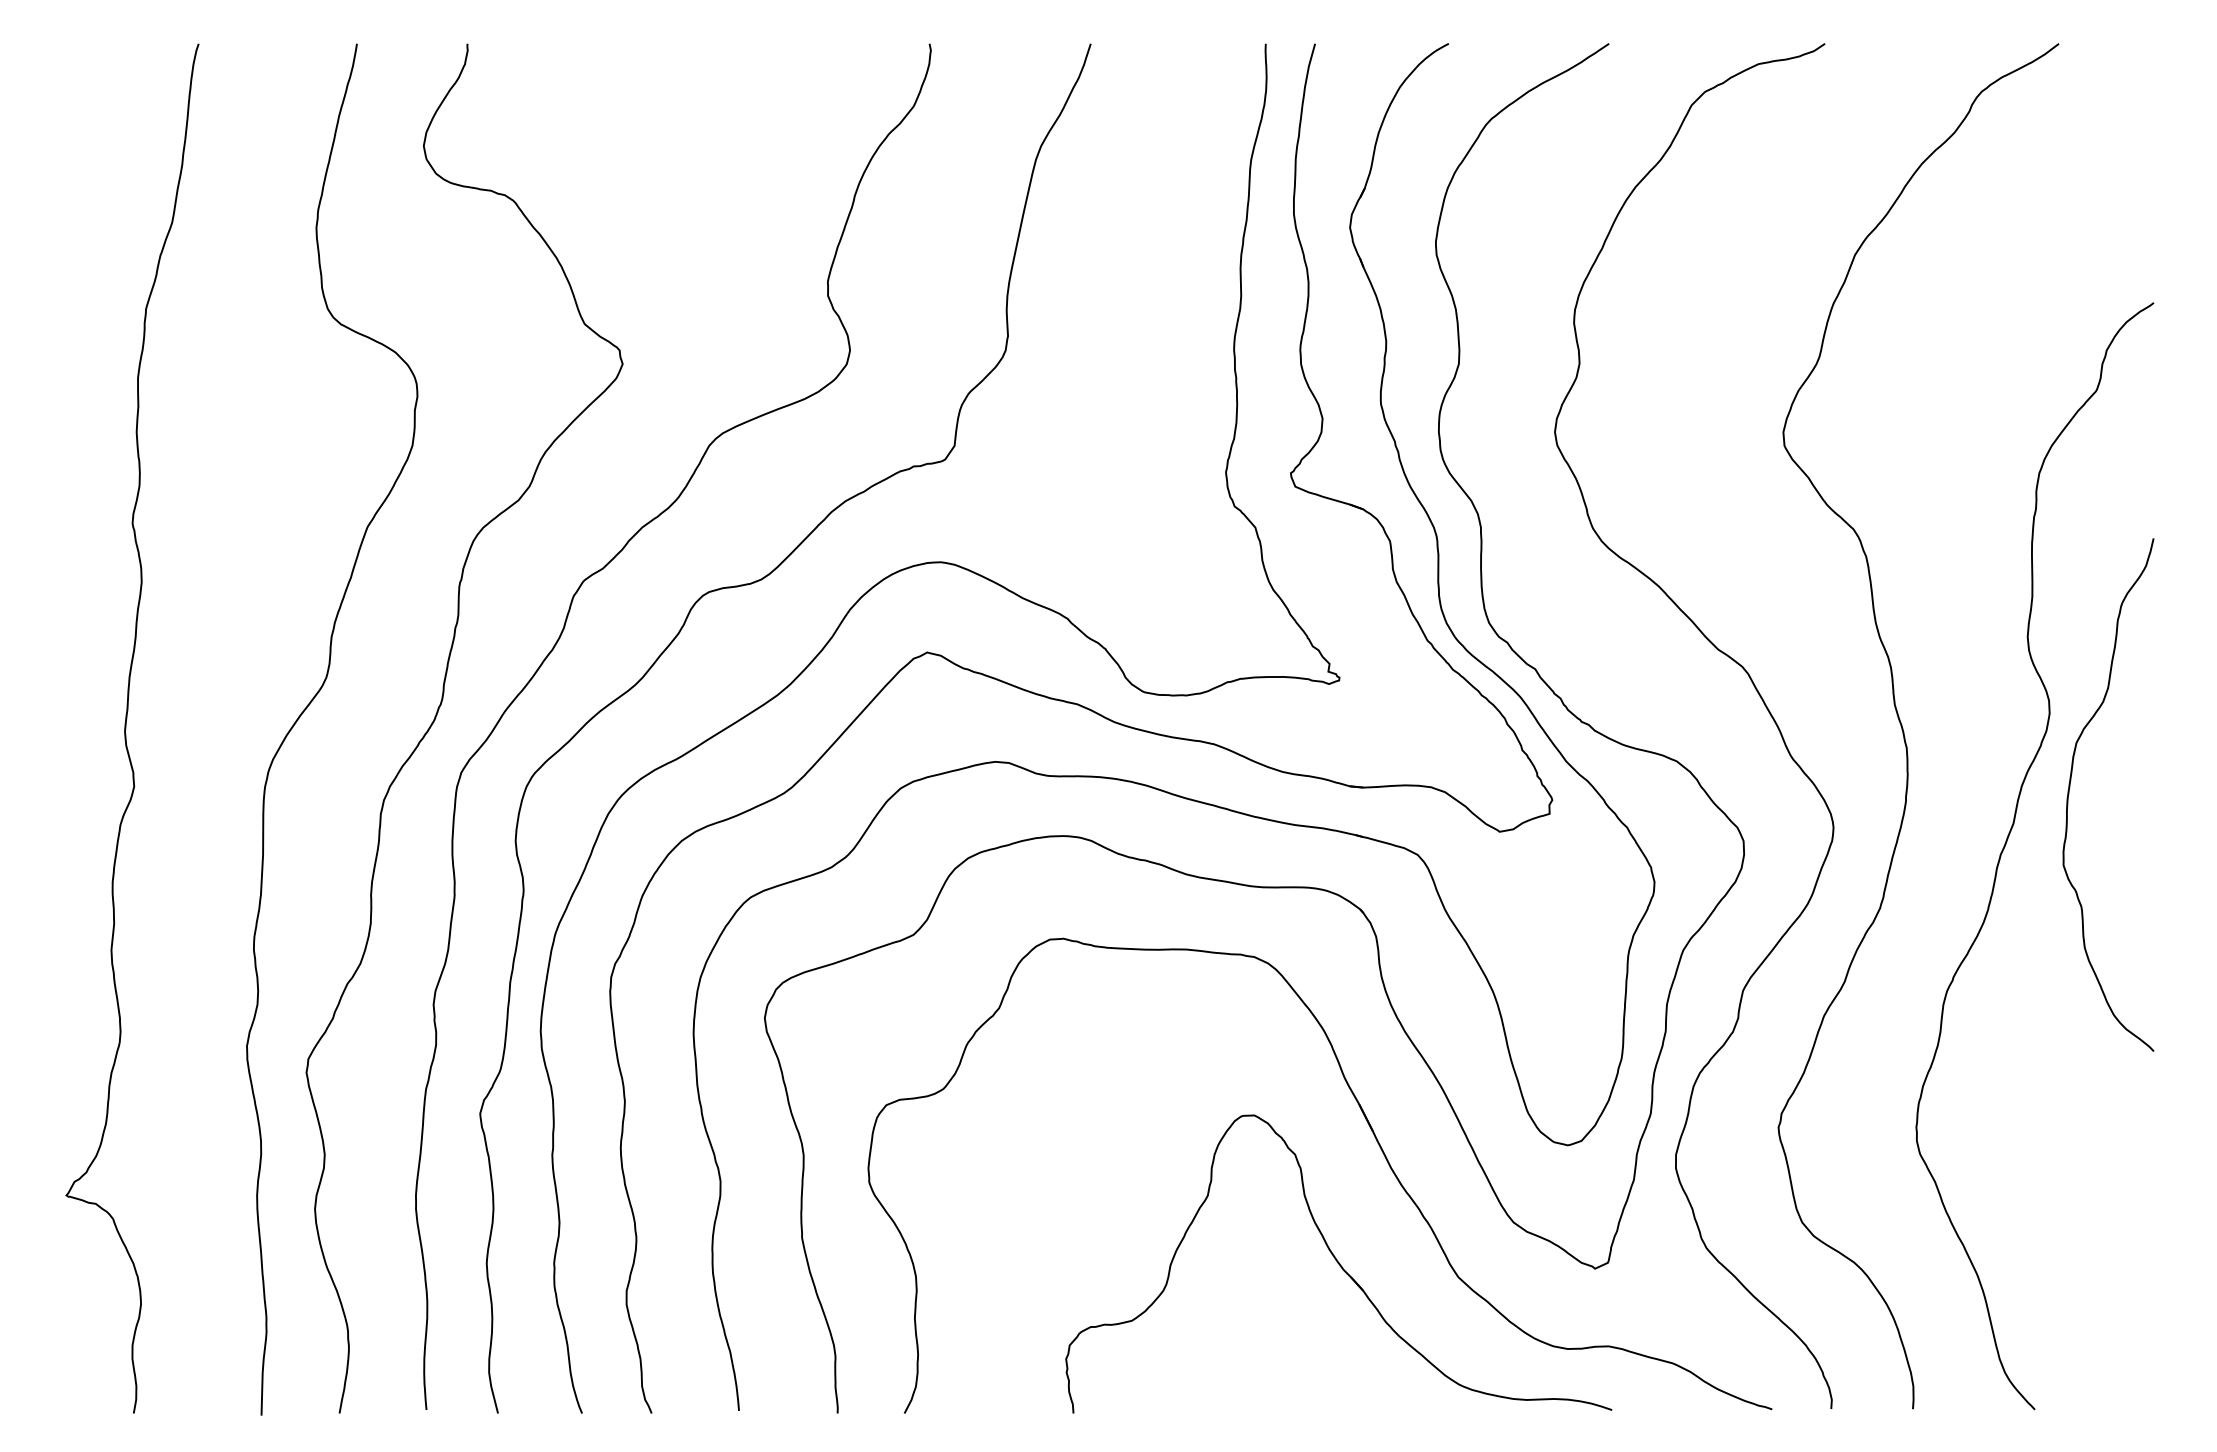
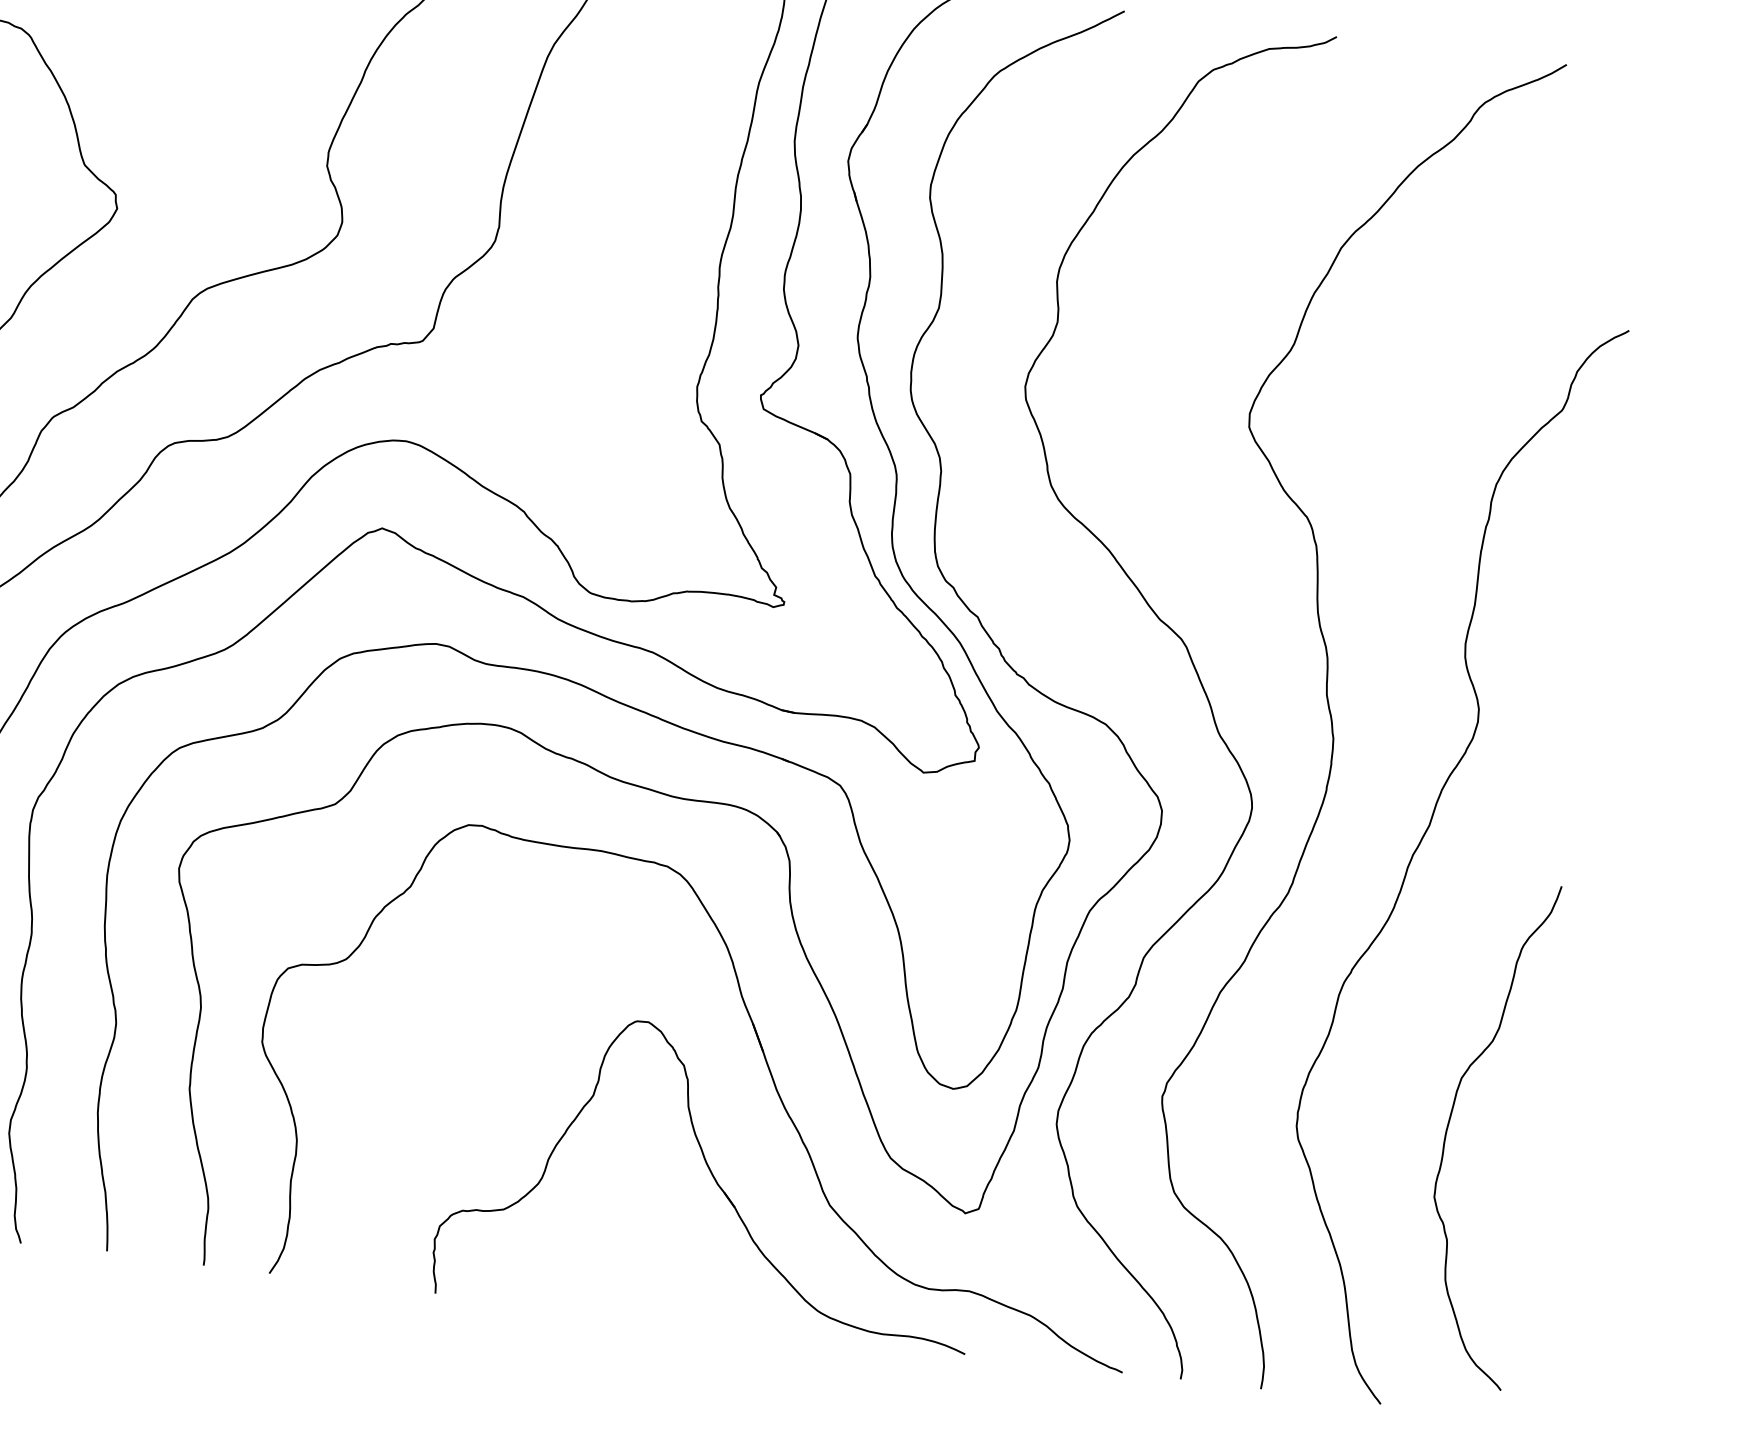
curve: (2070, 787) -> (1450, 1121), moved

